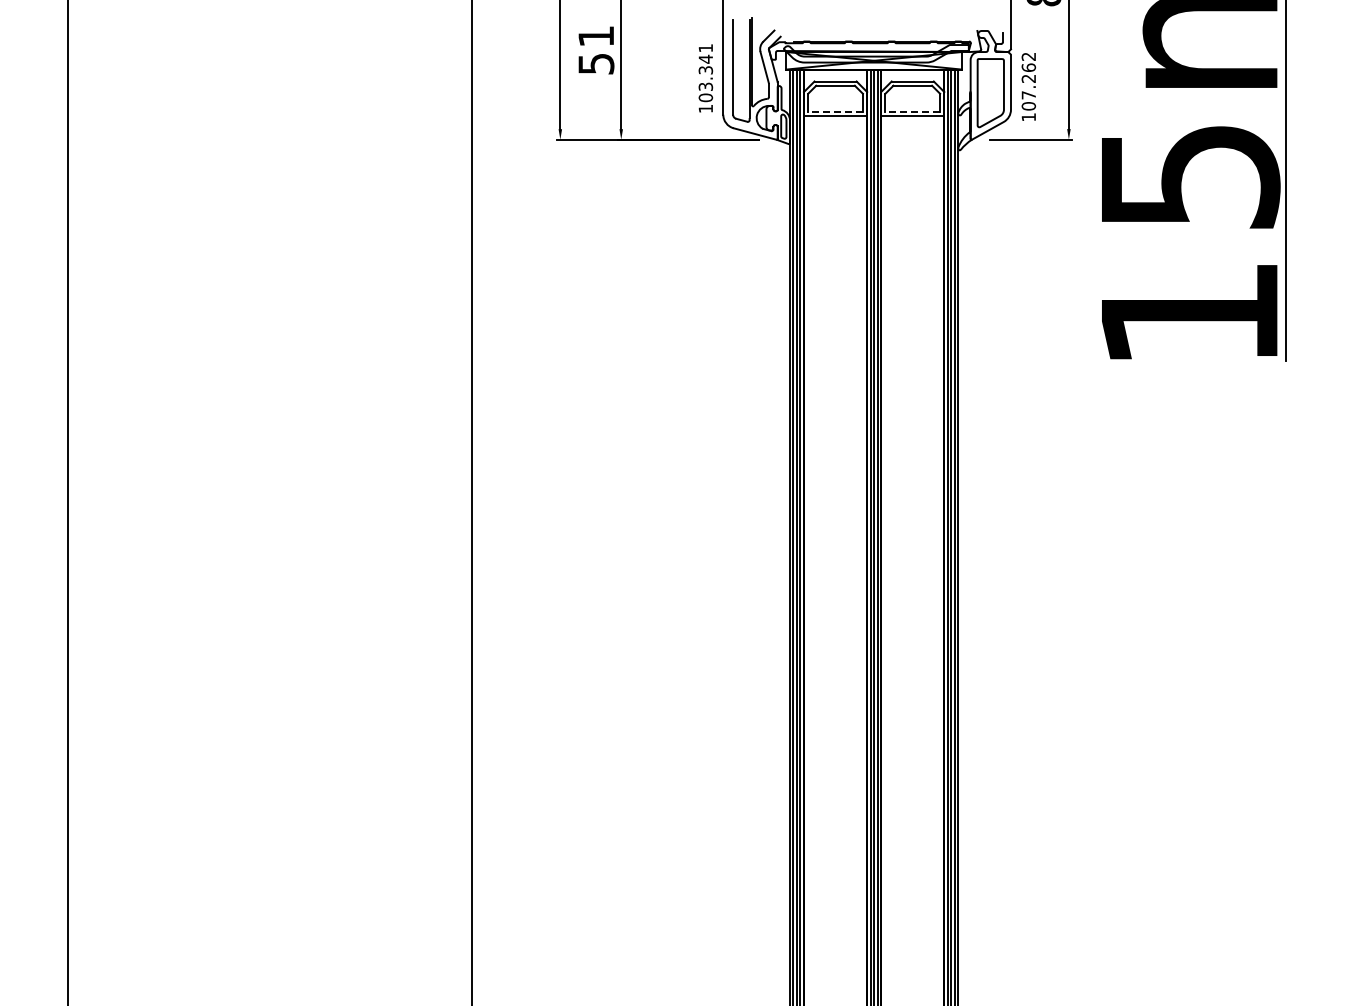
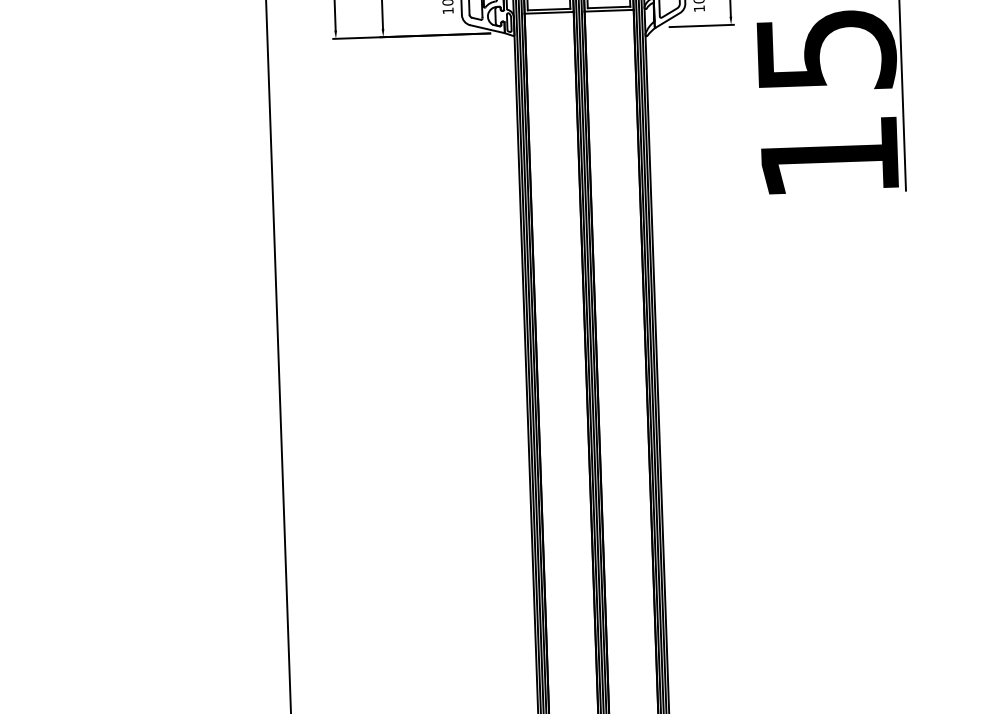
line: (835, 111) -> (549, 9), dashed -> solid
line: (912, 111) -> (608, 7), dashed -> solid

